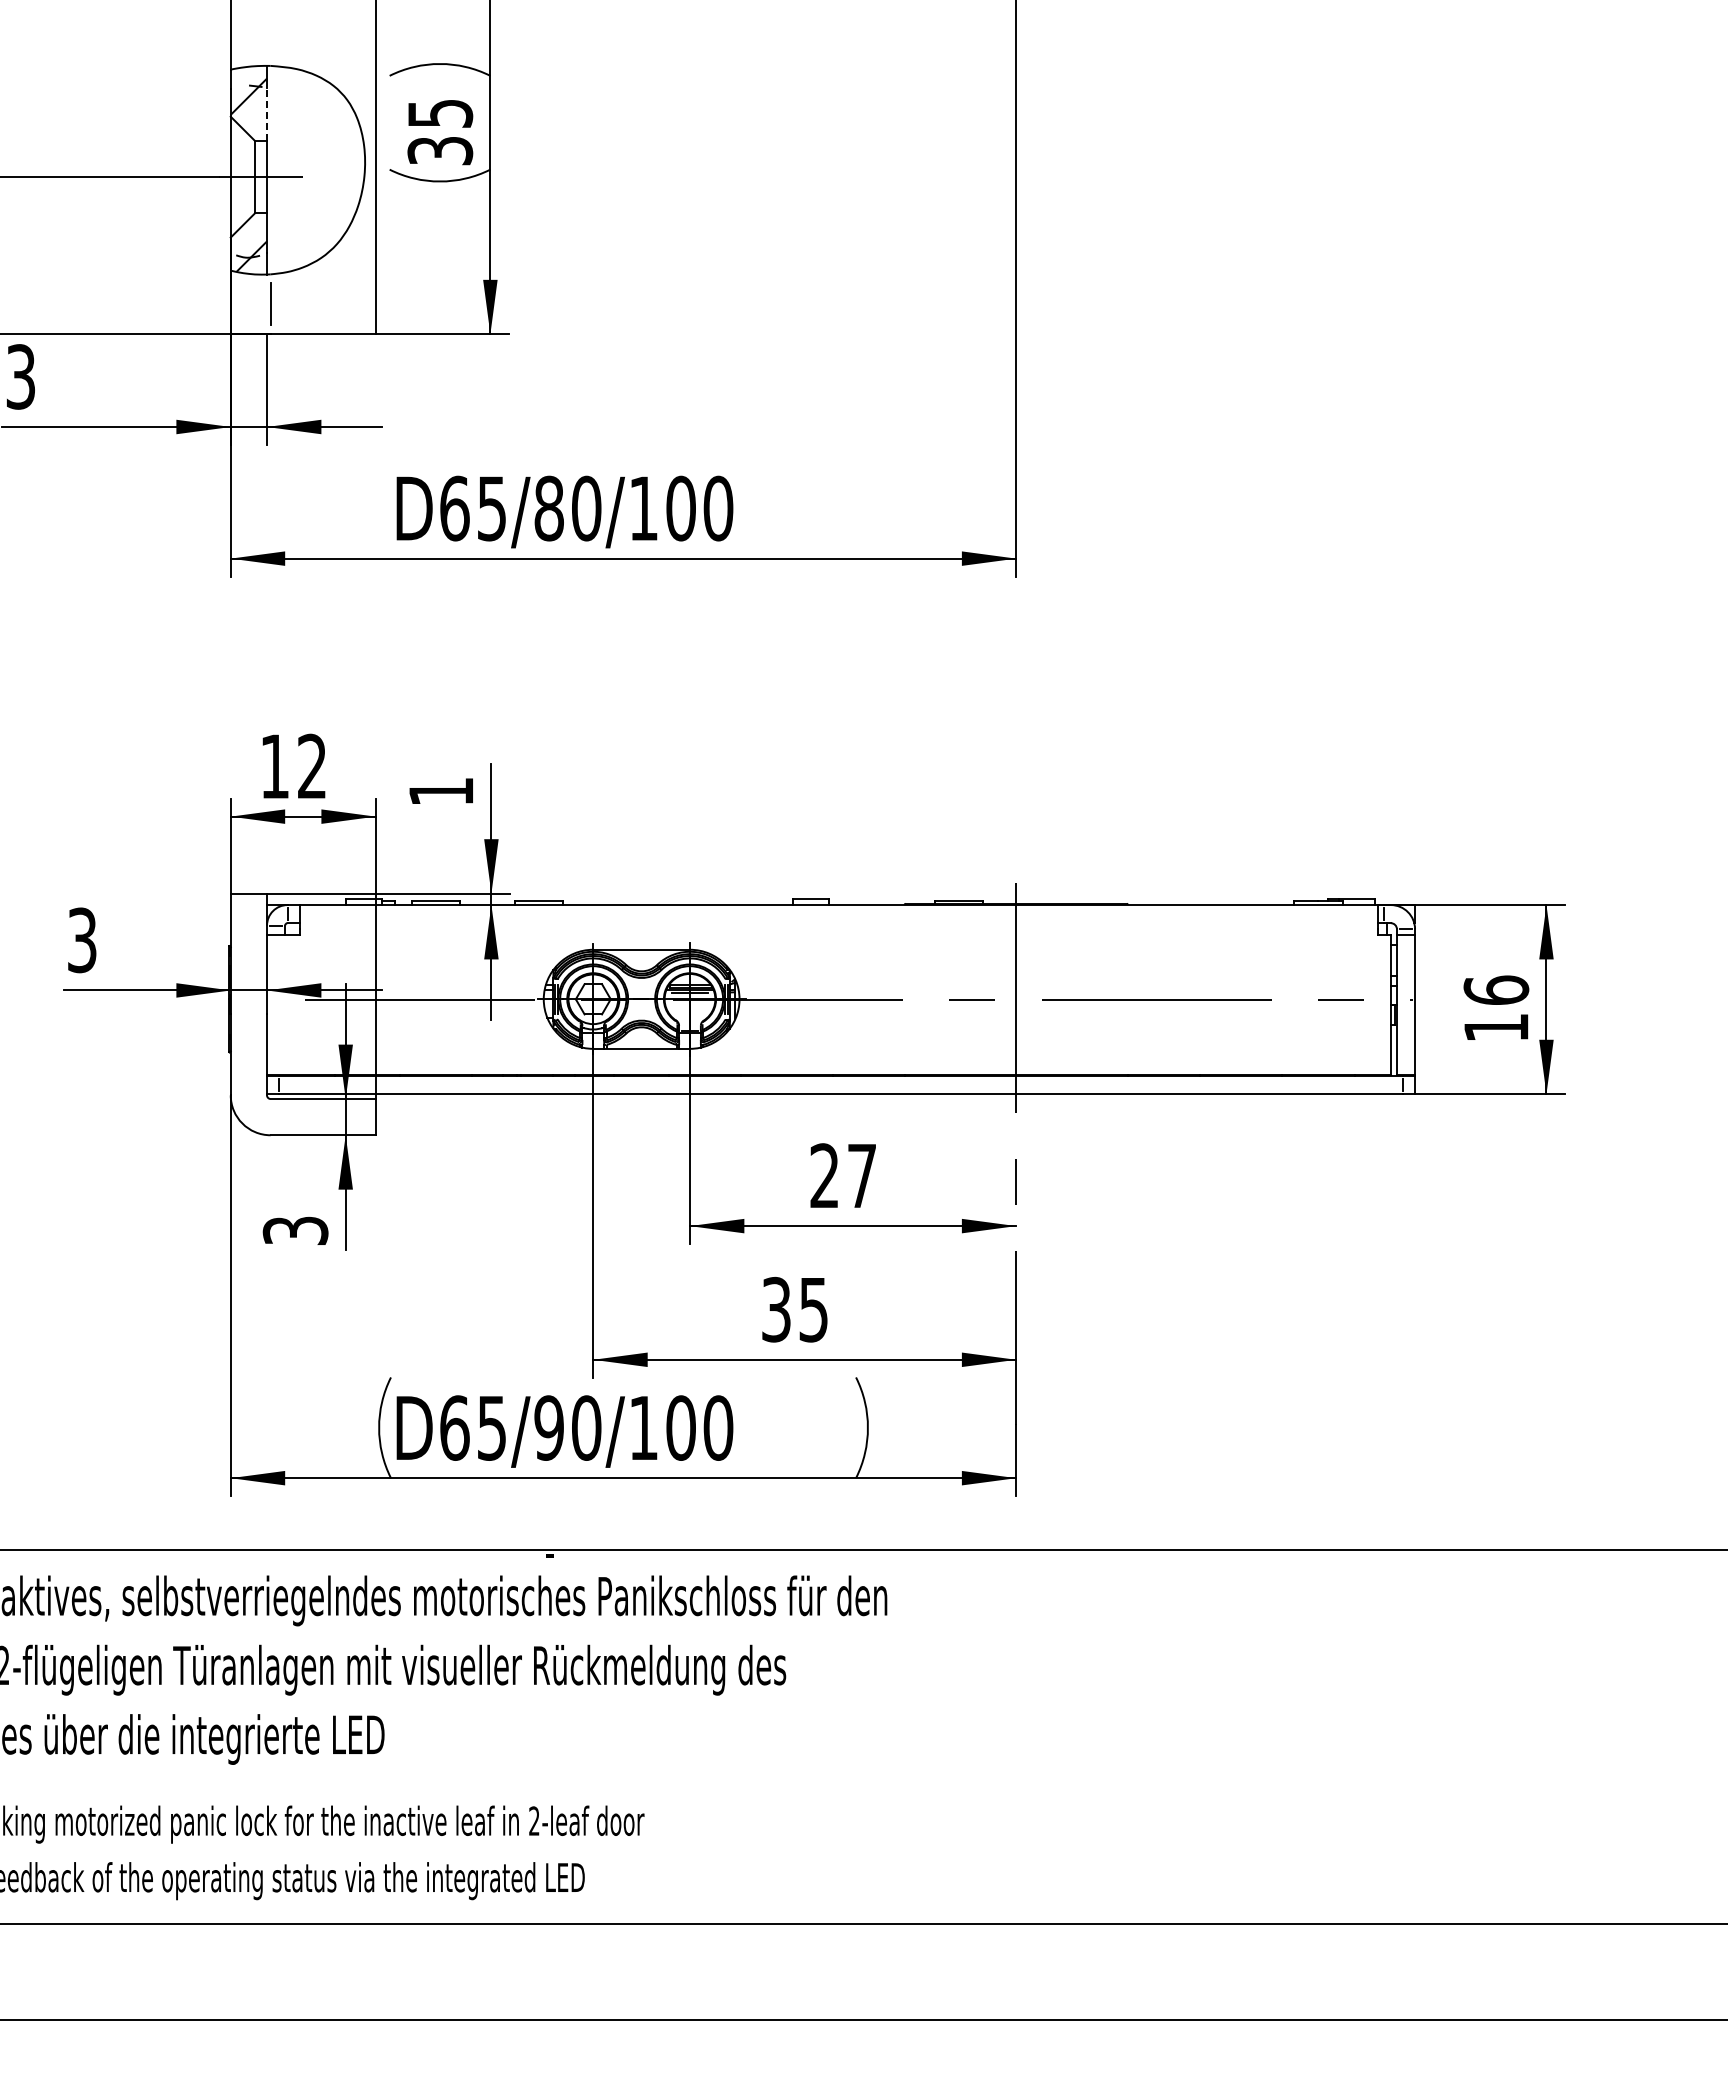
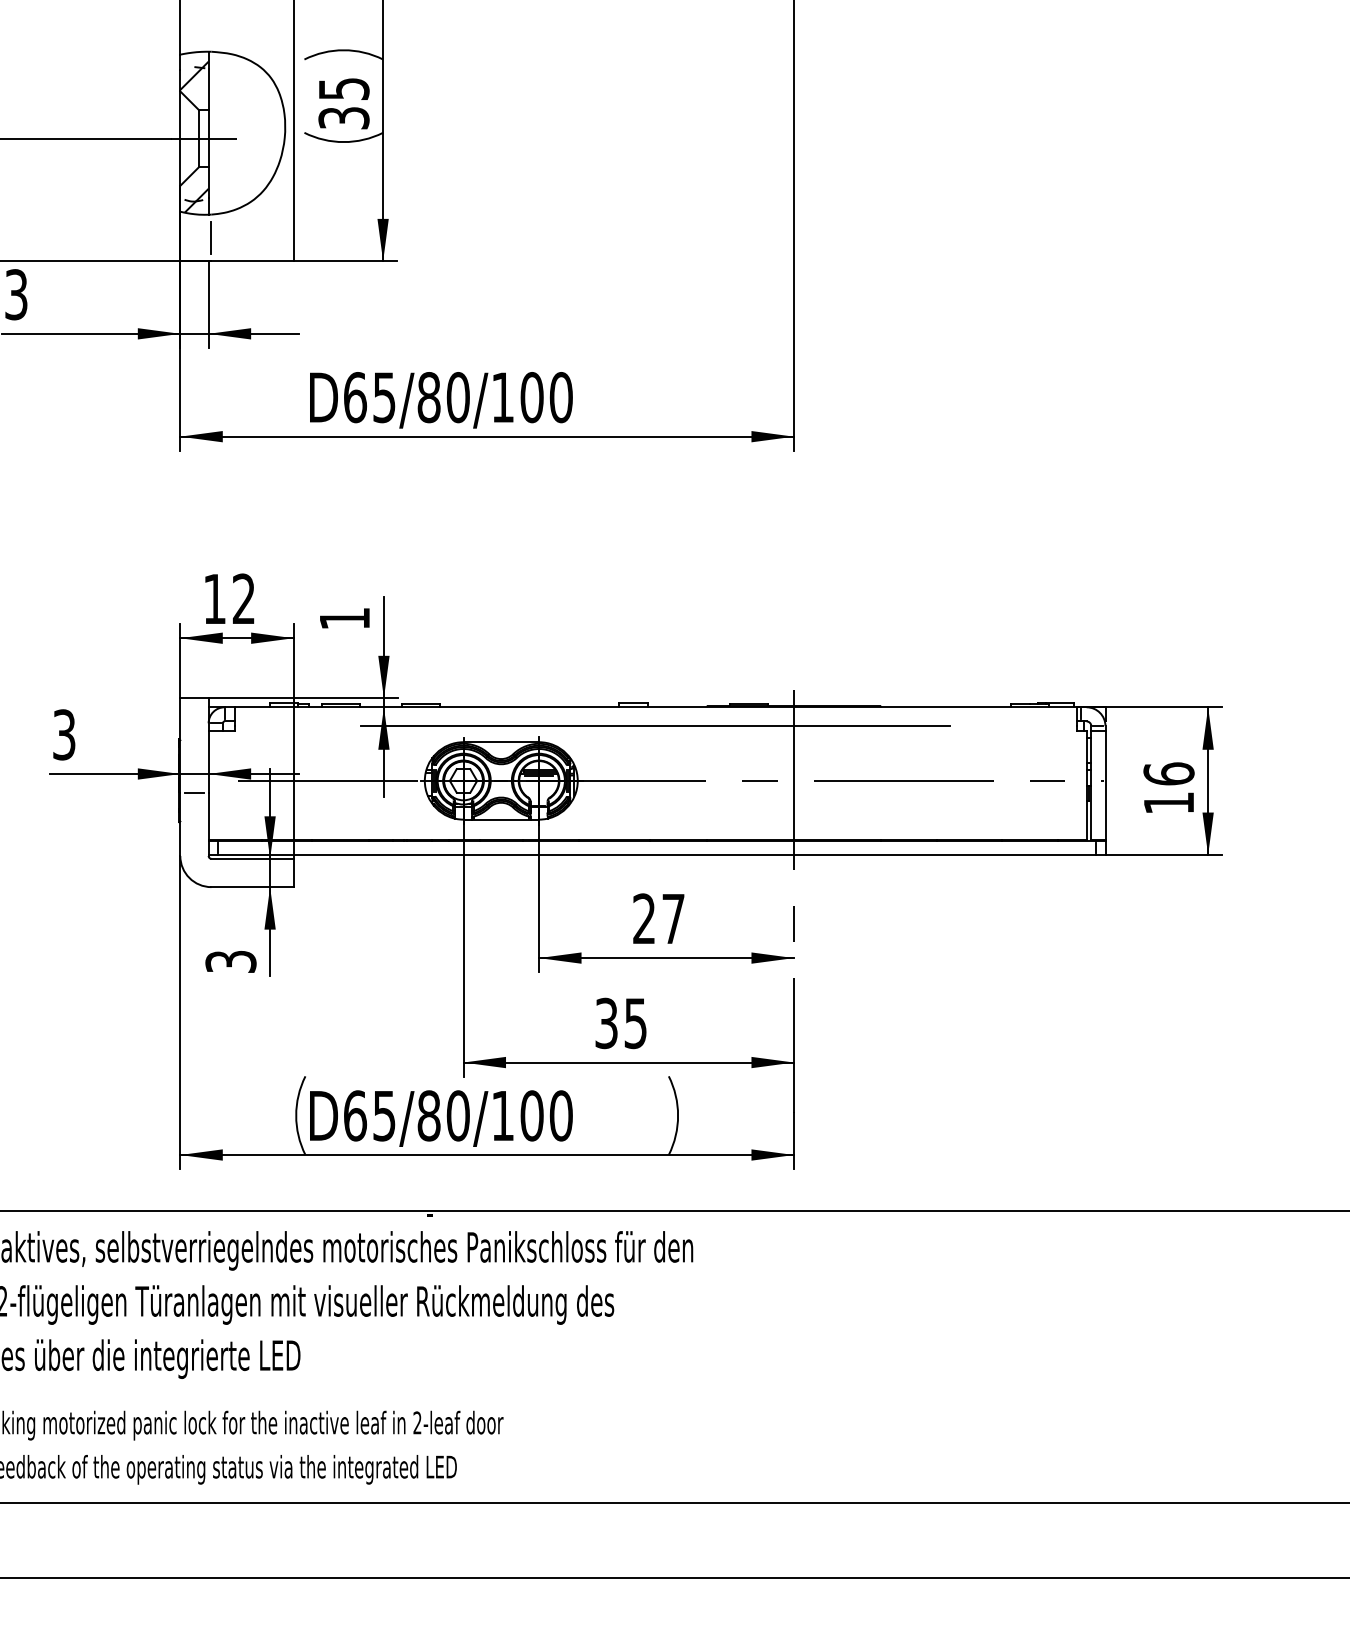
line: (267, 114) -> (209, 89), dashed -> solid
line: (838, 929) -> (655, 726), added
line: (248, 1014) -> (194, 792), added
text: (548, 1427) -> (428, 1115), D65/90/100 -> D65/80/100

